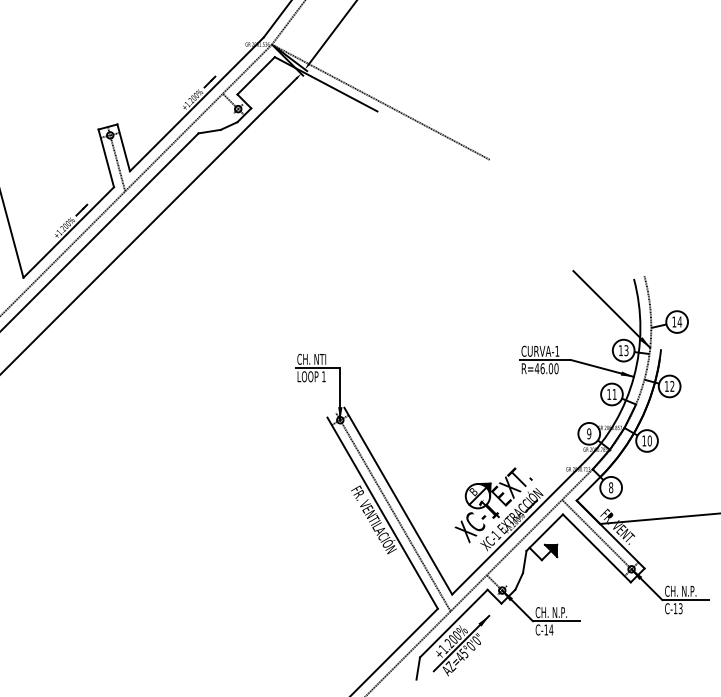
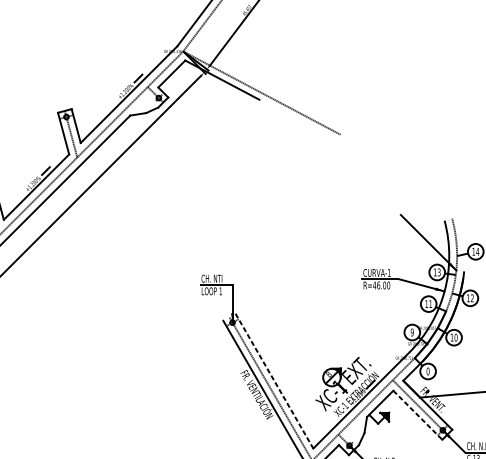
text: (611, 487) -> (428, 371), 8 -> 0
line: (398, 501) -> (274, 381), solid -> dashed
line: (596, 548) -> (417, 415), solid -> dashed

